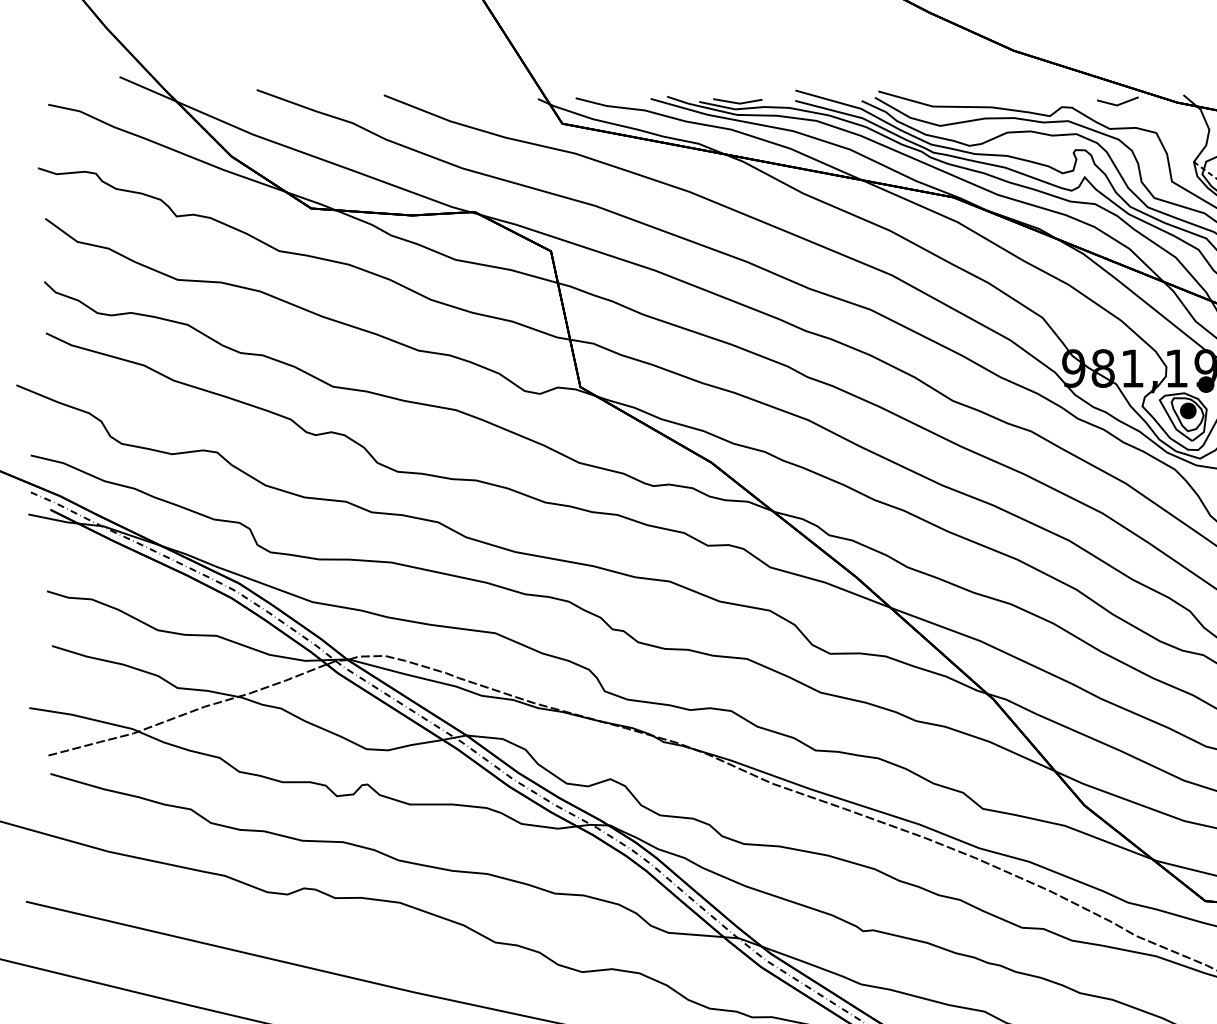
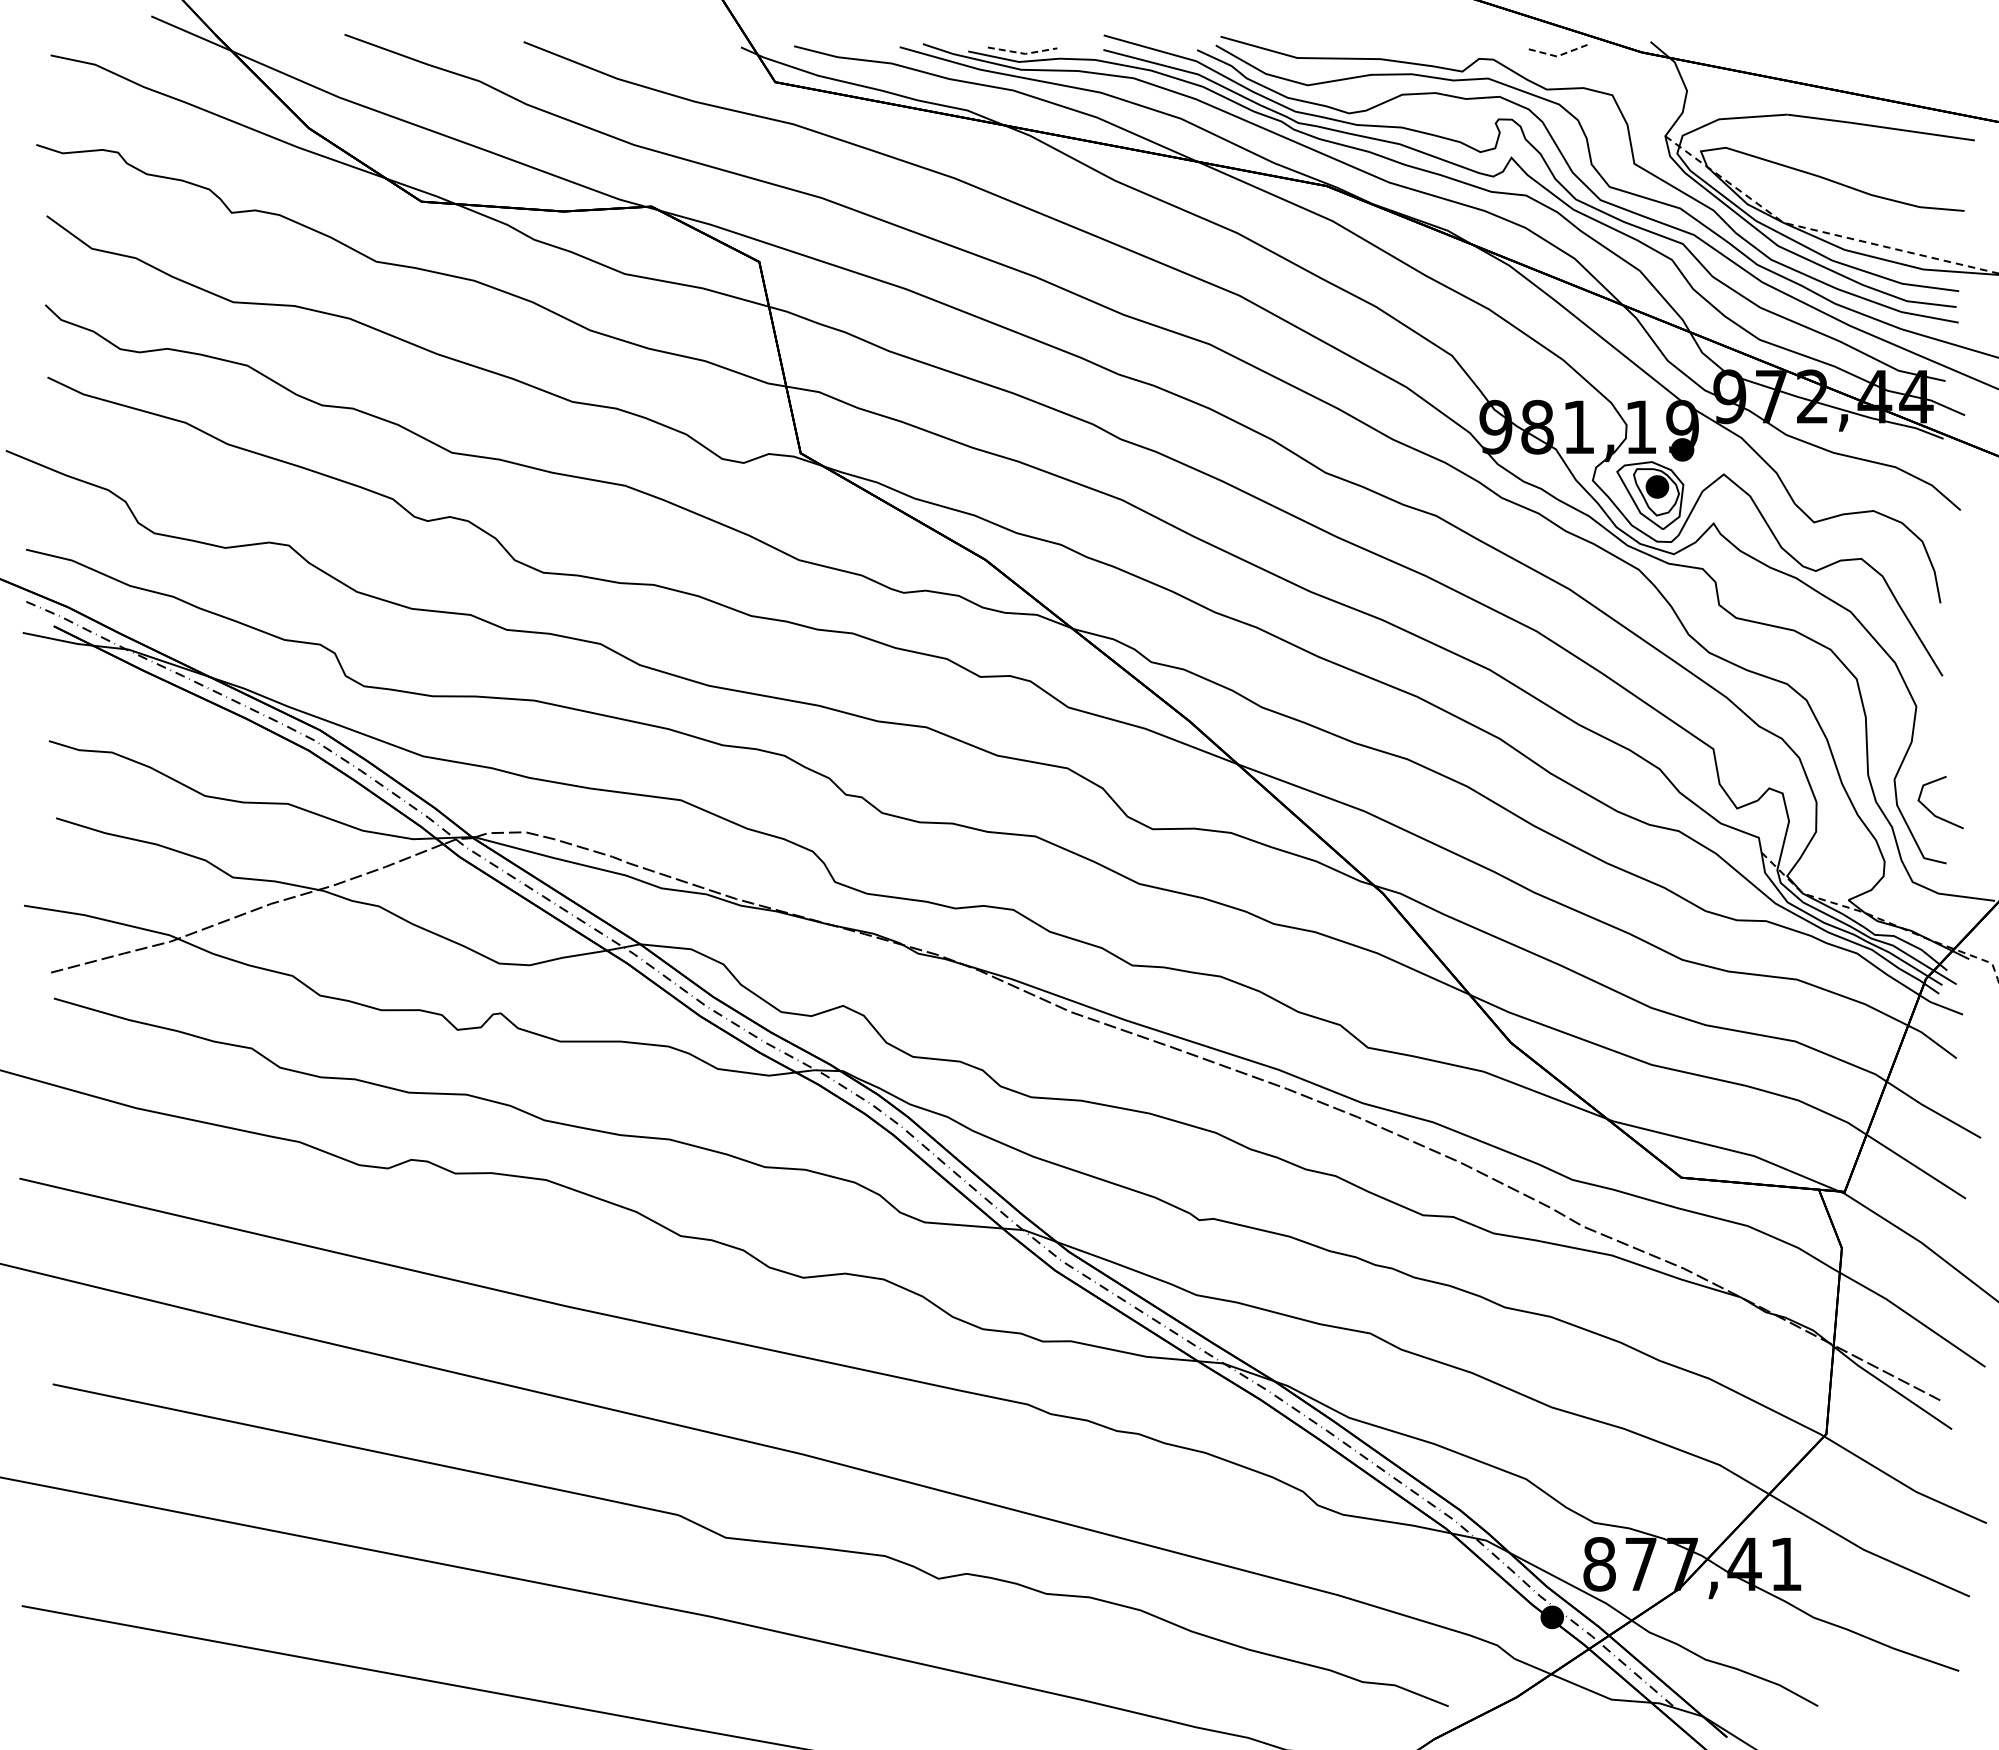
line: (738, 103) -> (1023, 53), solid -> dashed
line: (1117, 105) -> (1557, 56), solid -> dashed

